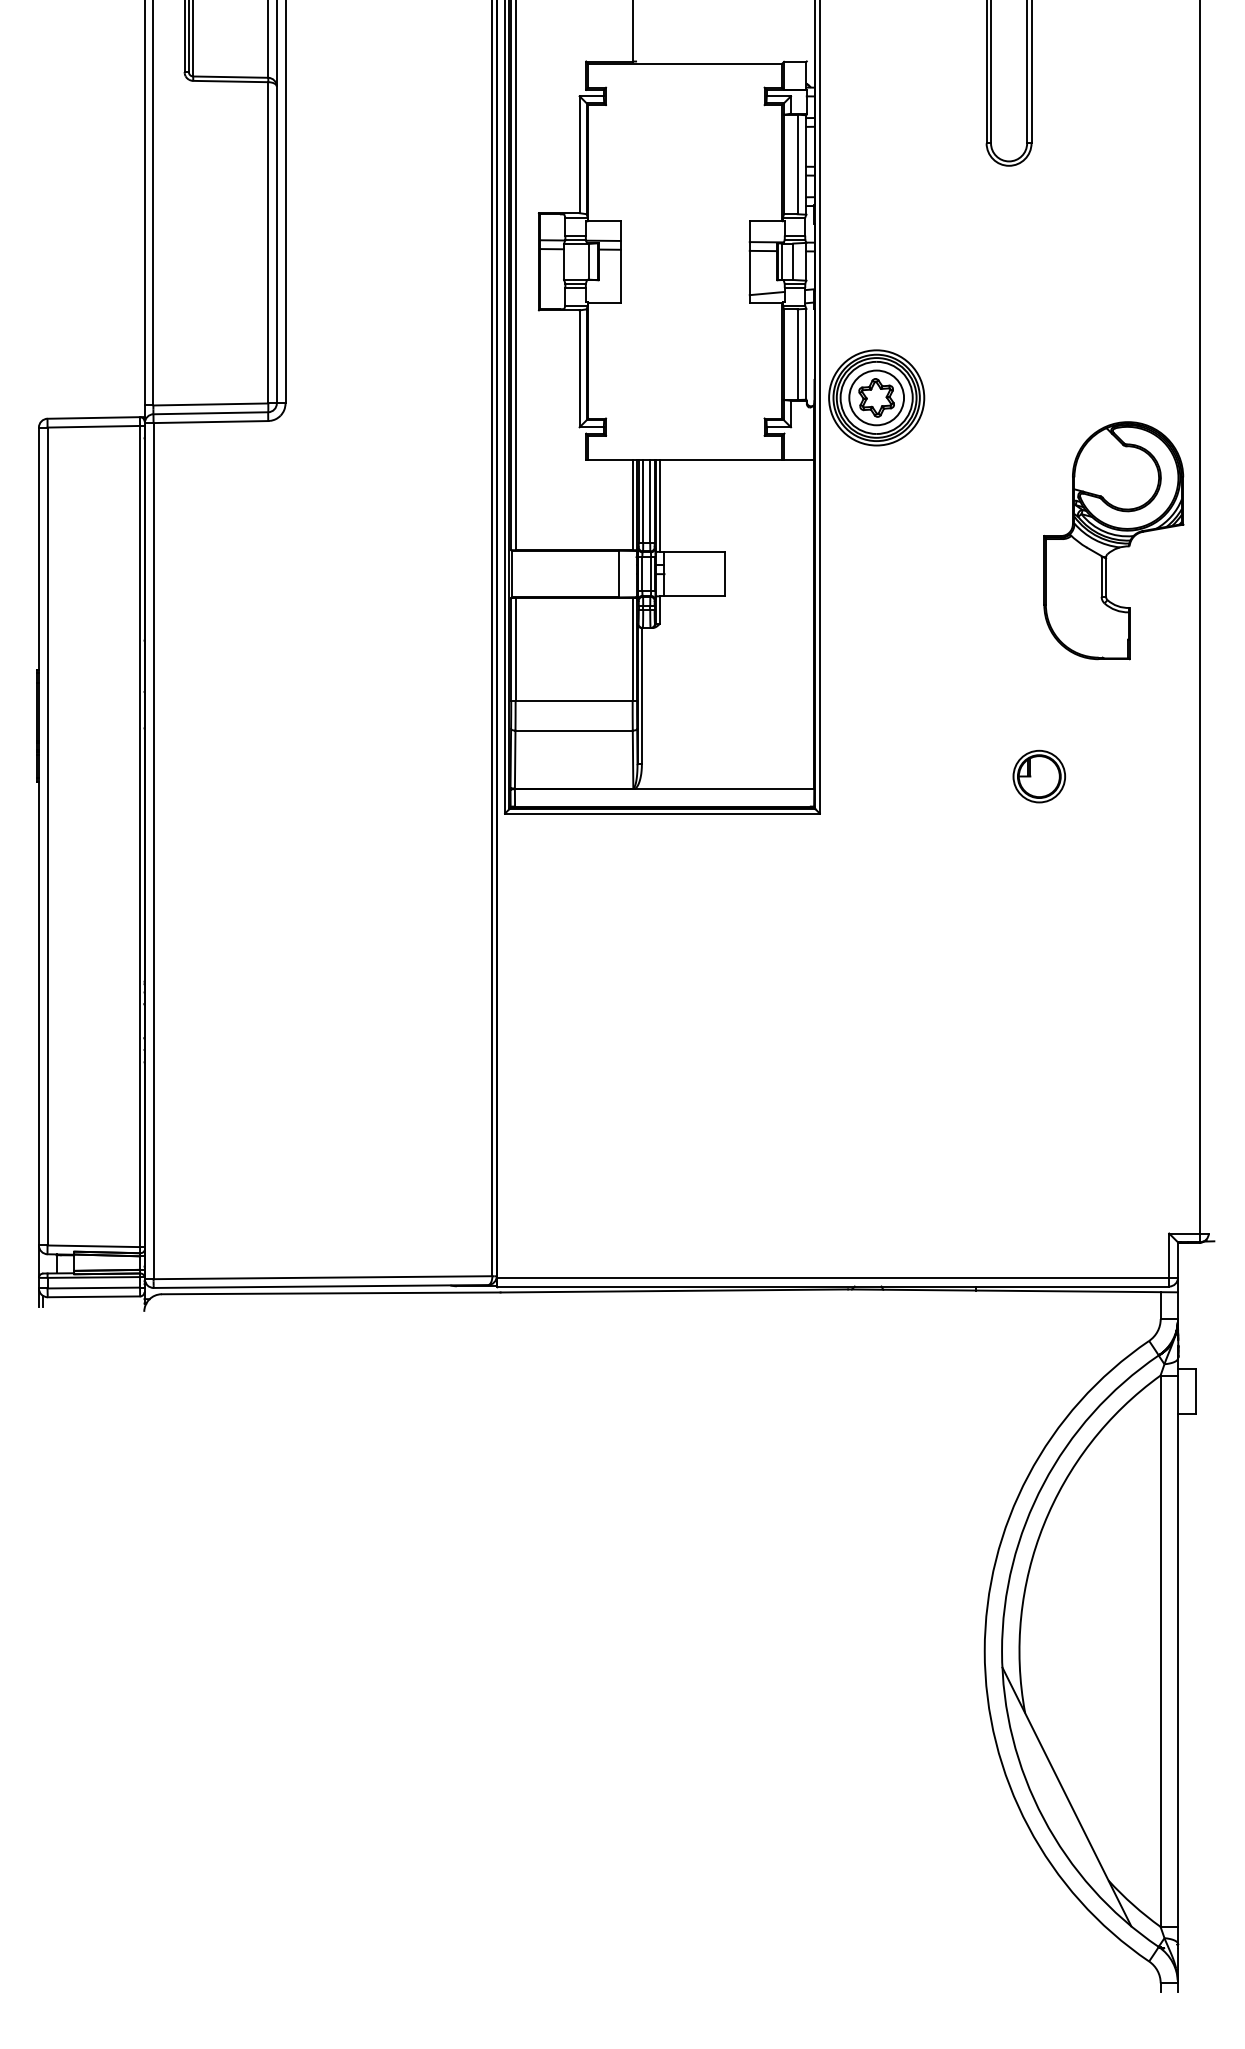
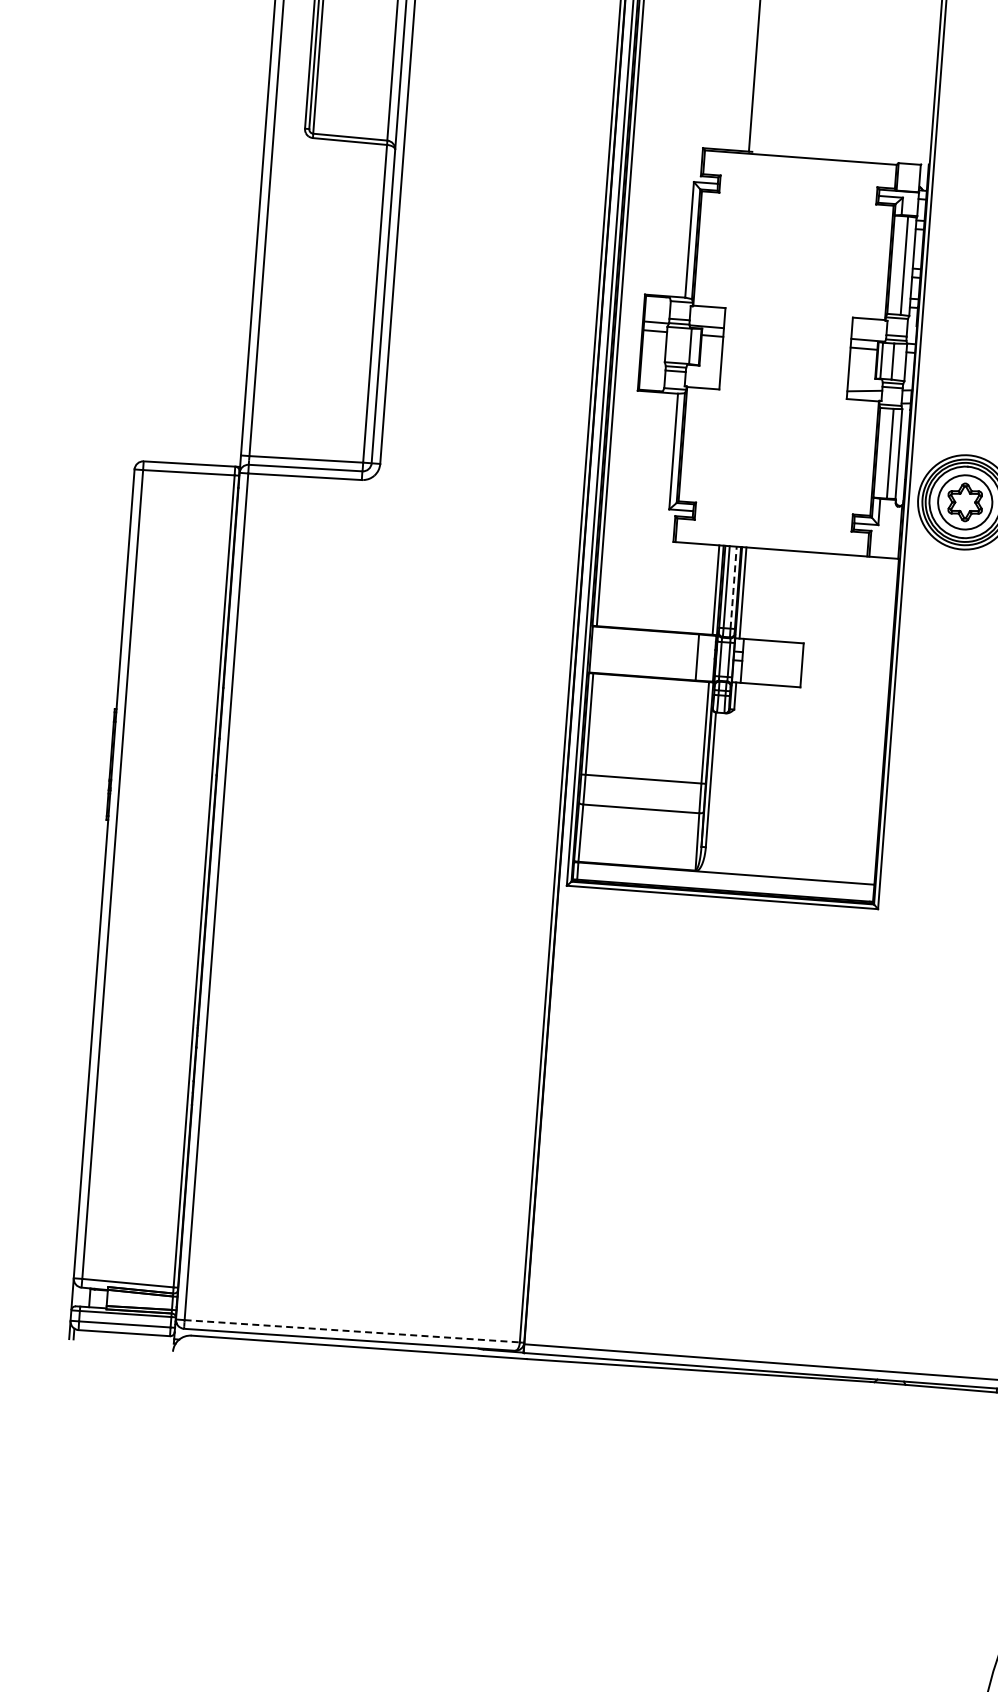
line: (650, 500) -> (733, 587), solid -> dashed
line: (323, 1277) -> (352, 1331), solid -> dashed

